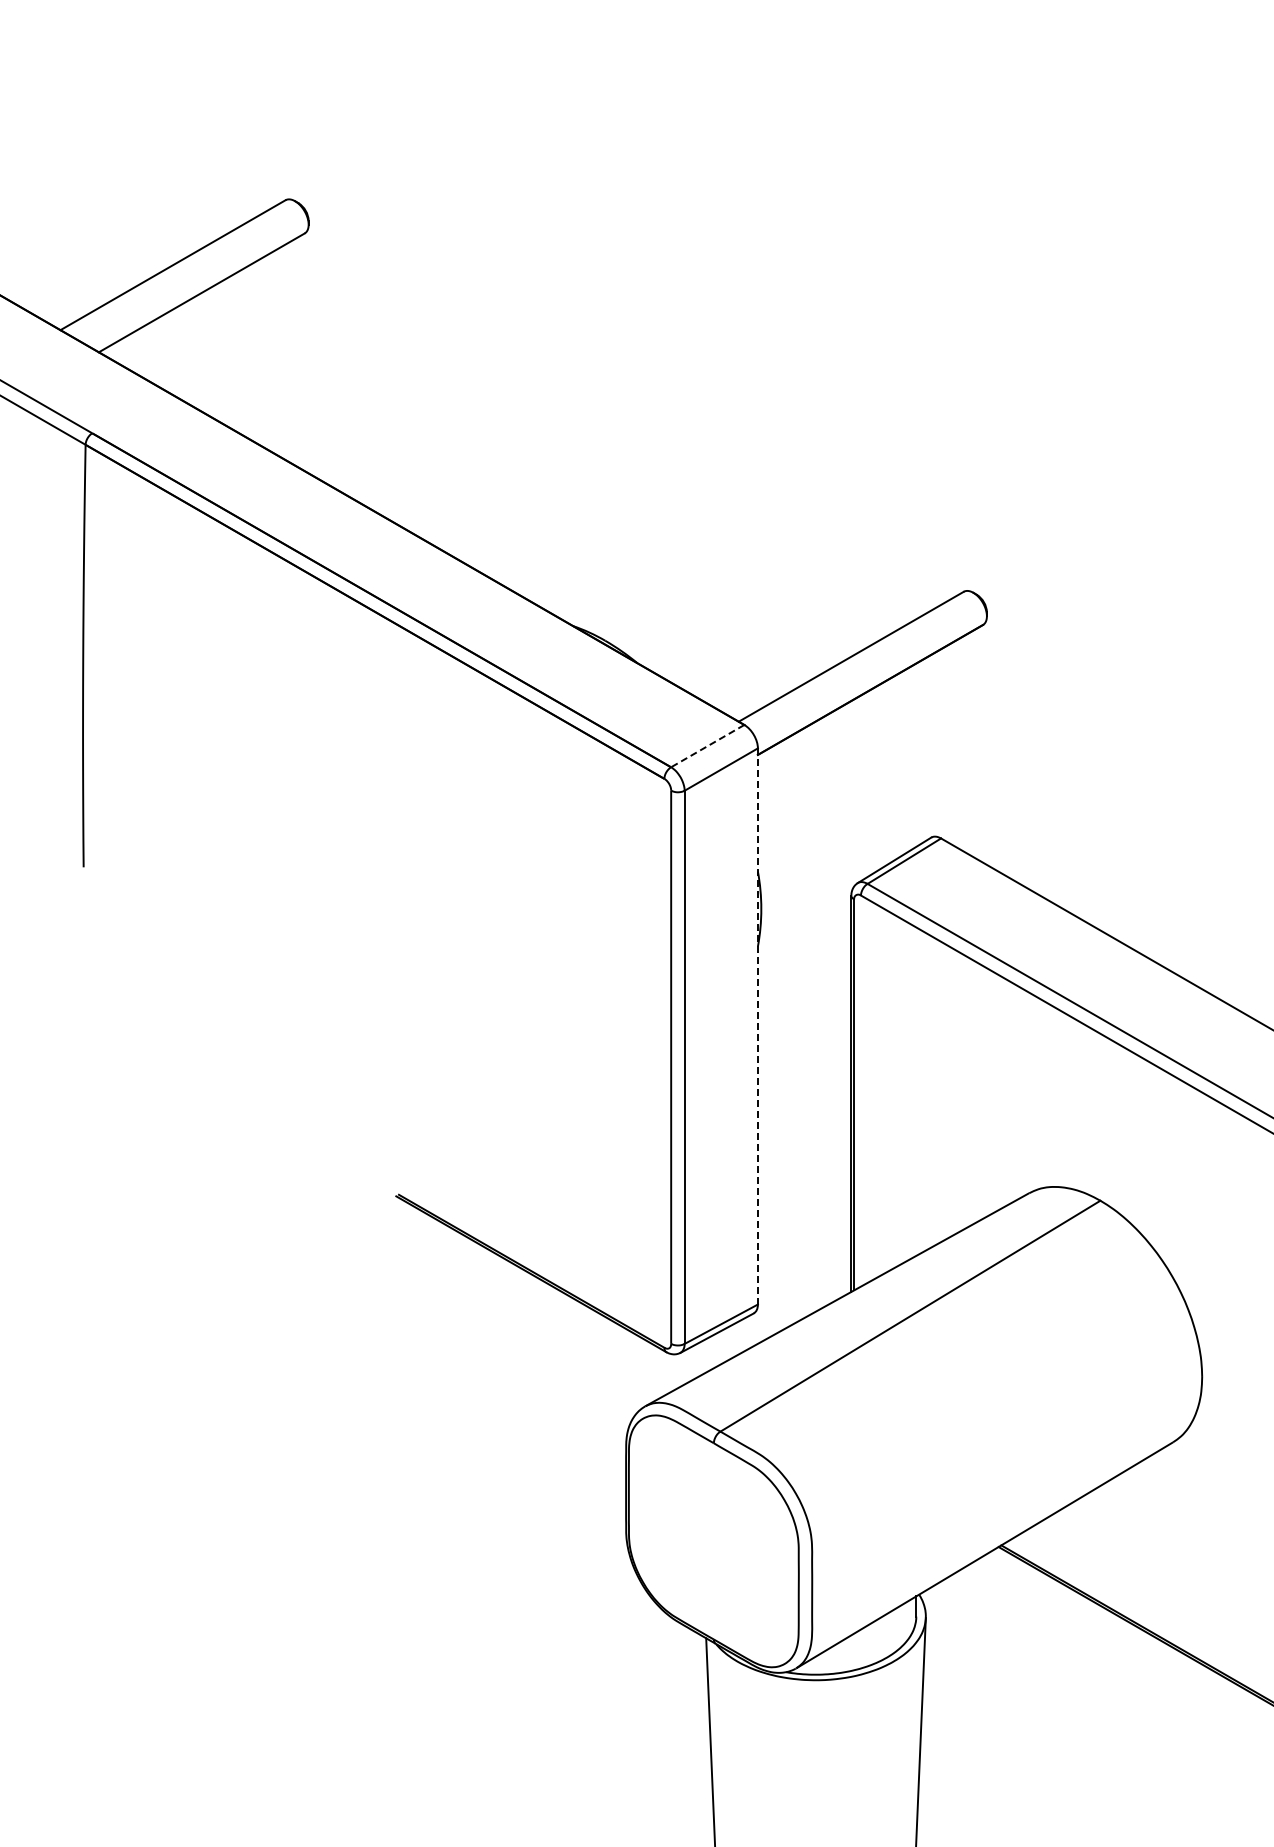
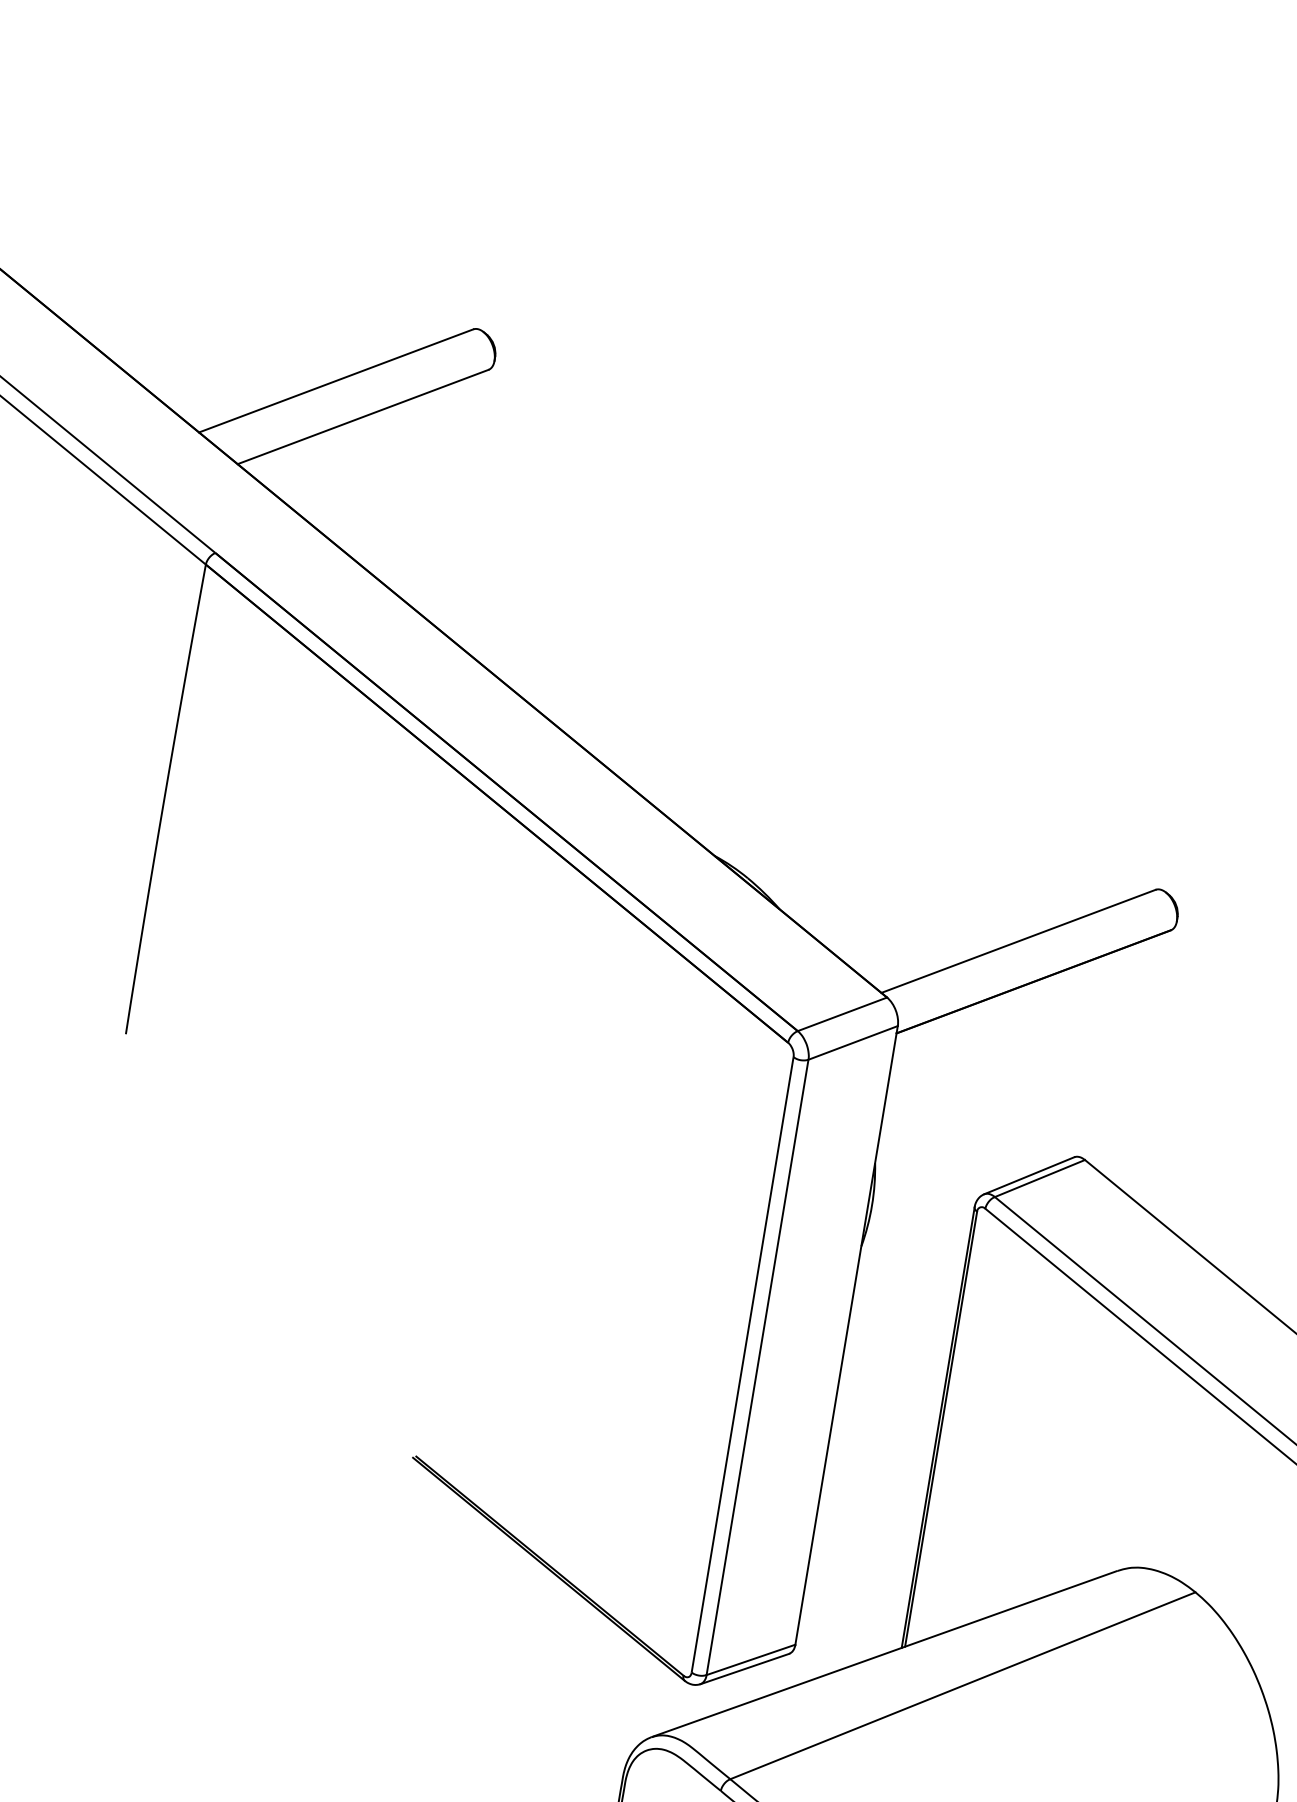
line: (707, 746) -> (842, 1014), dashed -> solid
line: (757, 1026) -> (846, 1335), dashed -> solid

